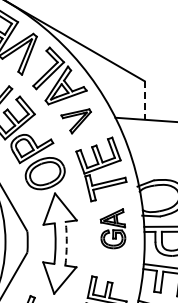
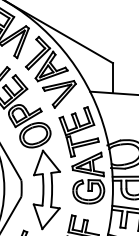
line: (144, 101) -> (112, 78), dashed -> solid
part: (76, 121) -> (59, 94), size x1.43
part: (112, 228) -> (87, 178), size x1.67
arc: (66, 243) -> (51, 189), dashed -> solid

